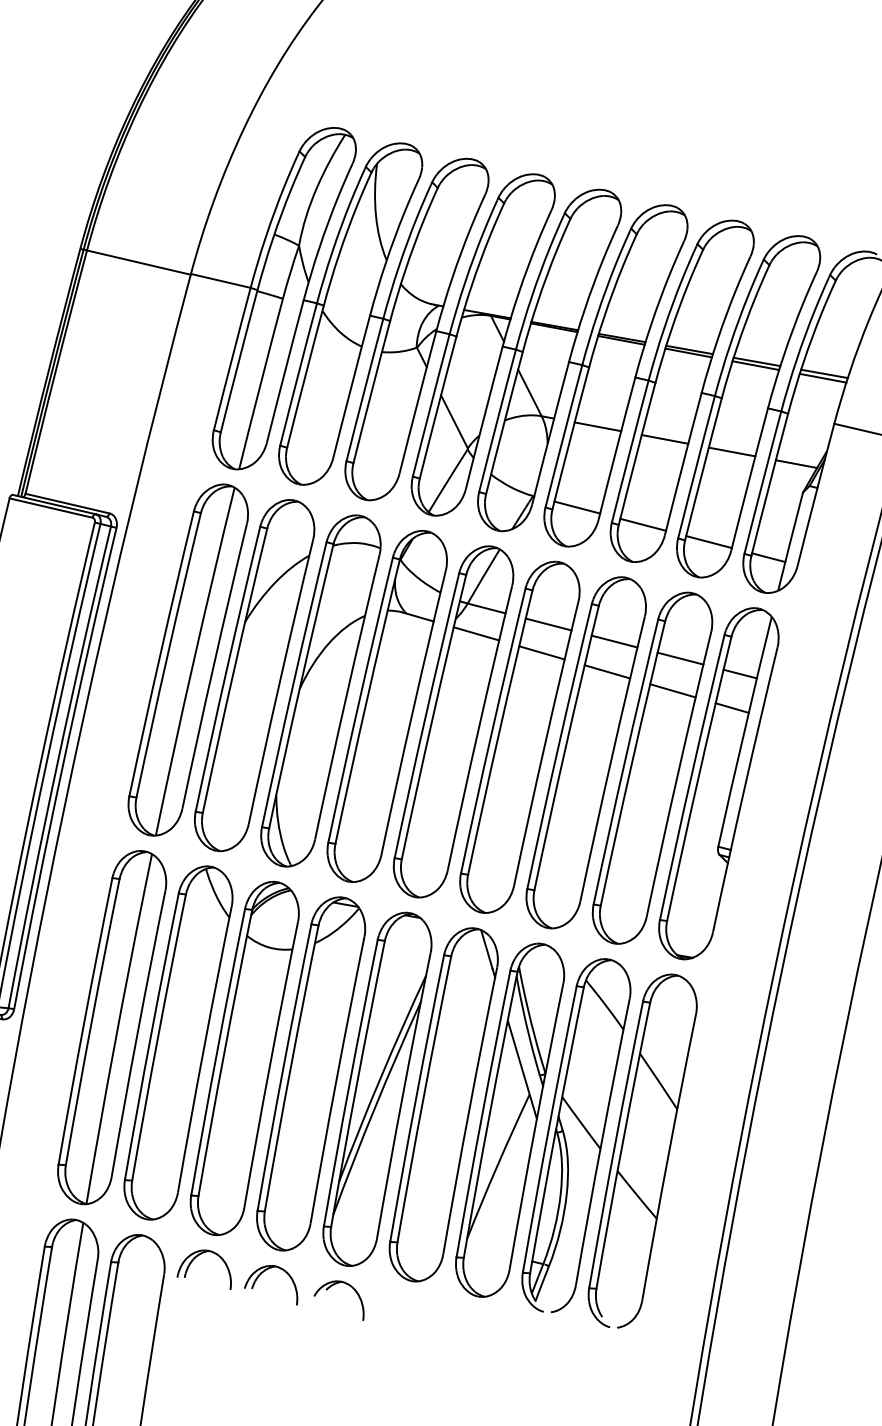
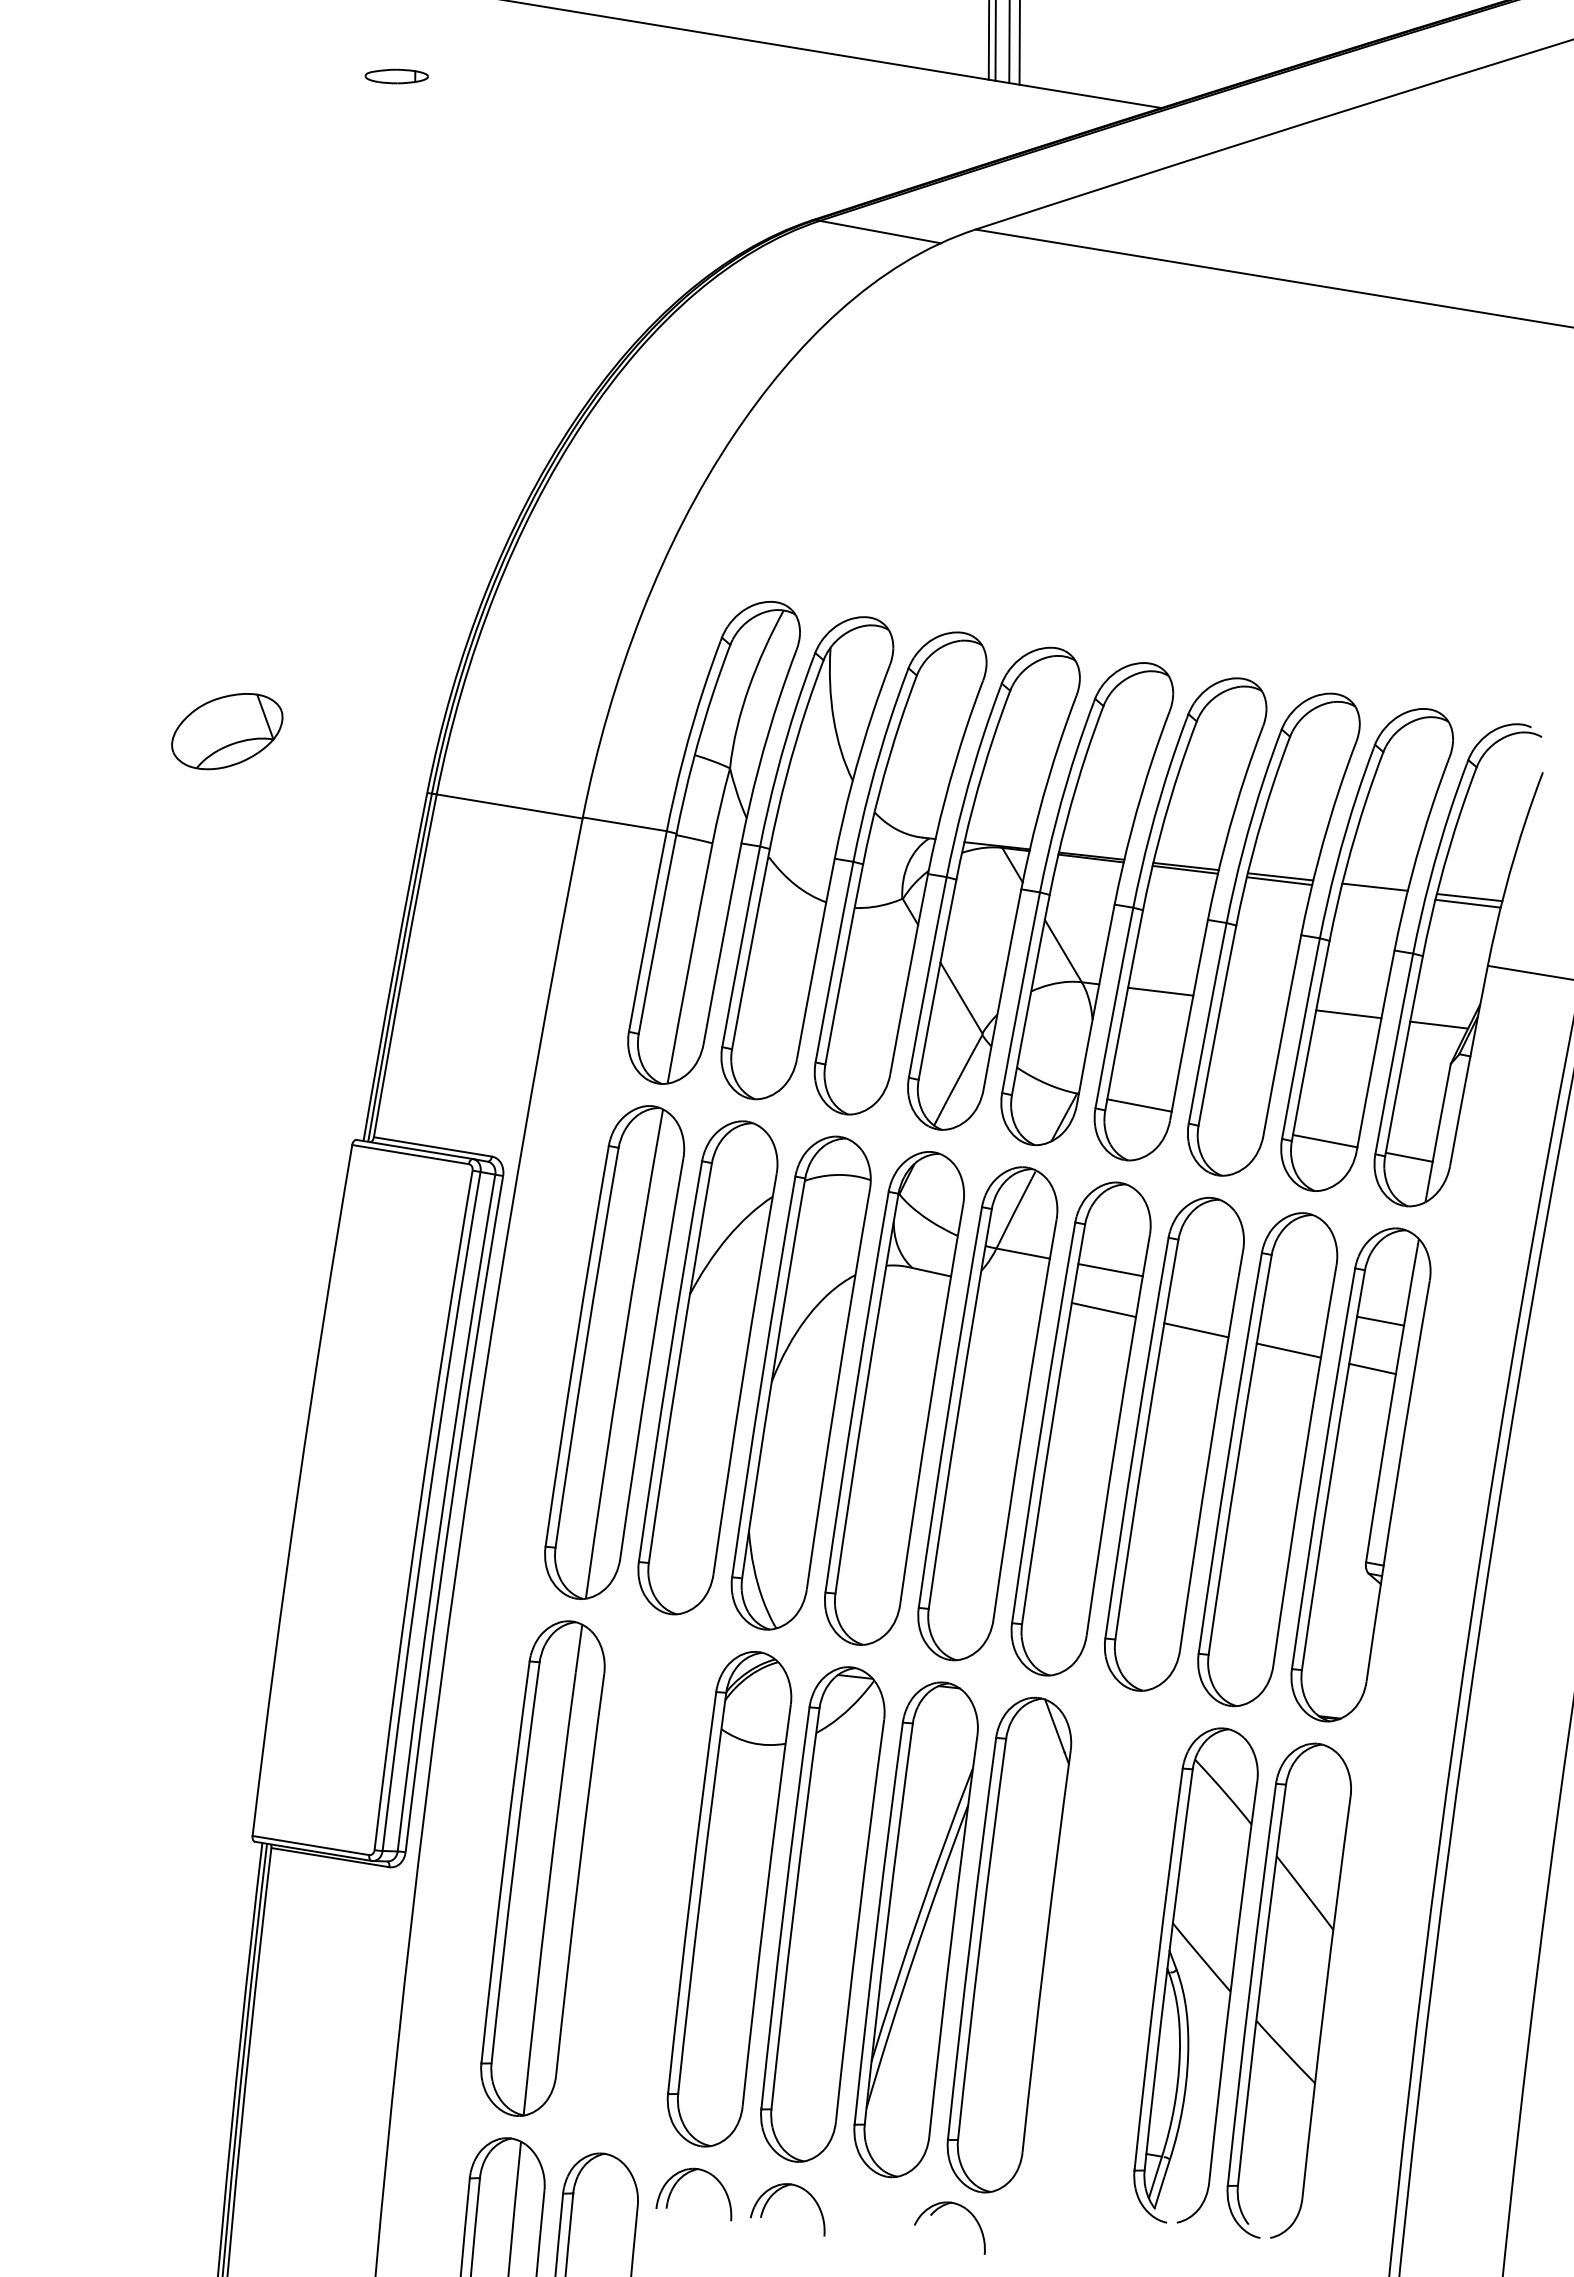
line: (755, 365) -> (1373, 892), removed
line: (664, 439) -> (1254, 1002), removed
line: (643, 524) -> (1232, 1123), removed
line: (476, 633) -> (1011, 1289), removed
line: (614, 641) -> (1203, 1287), removed
line: (680, 658) -> (1296, 1305), removed
part: (177, 1042) -> (635, 1883), removed
part: (509, 1120) -> (1102, 1960), removed
part: (329, 1288) -> (935, 2212), moved

